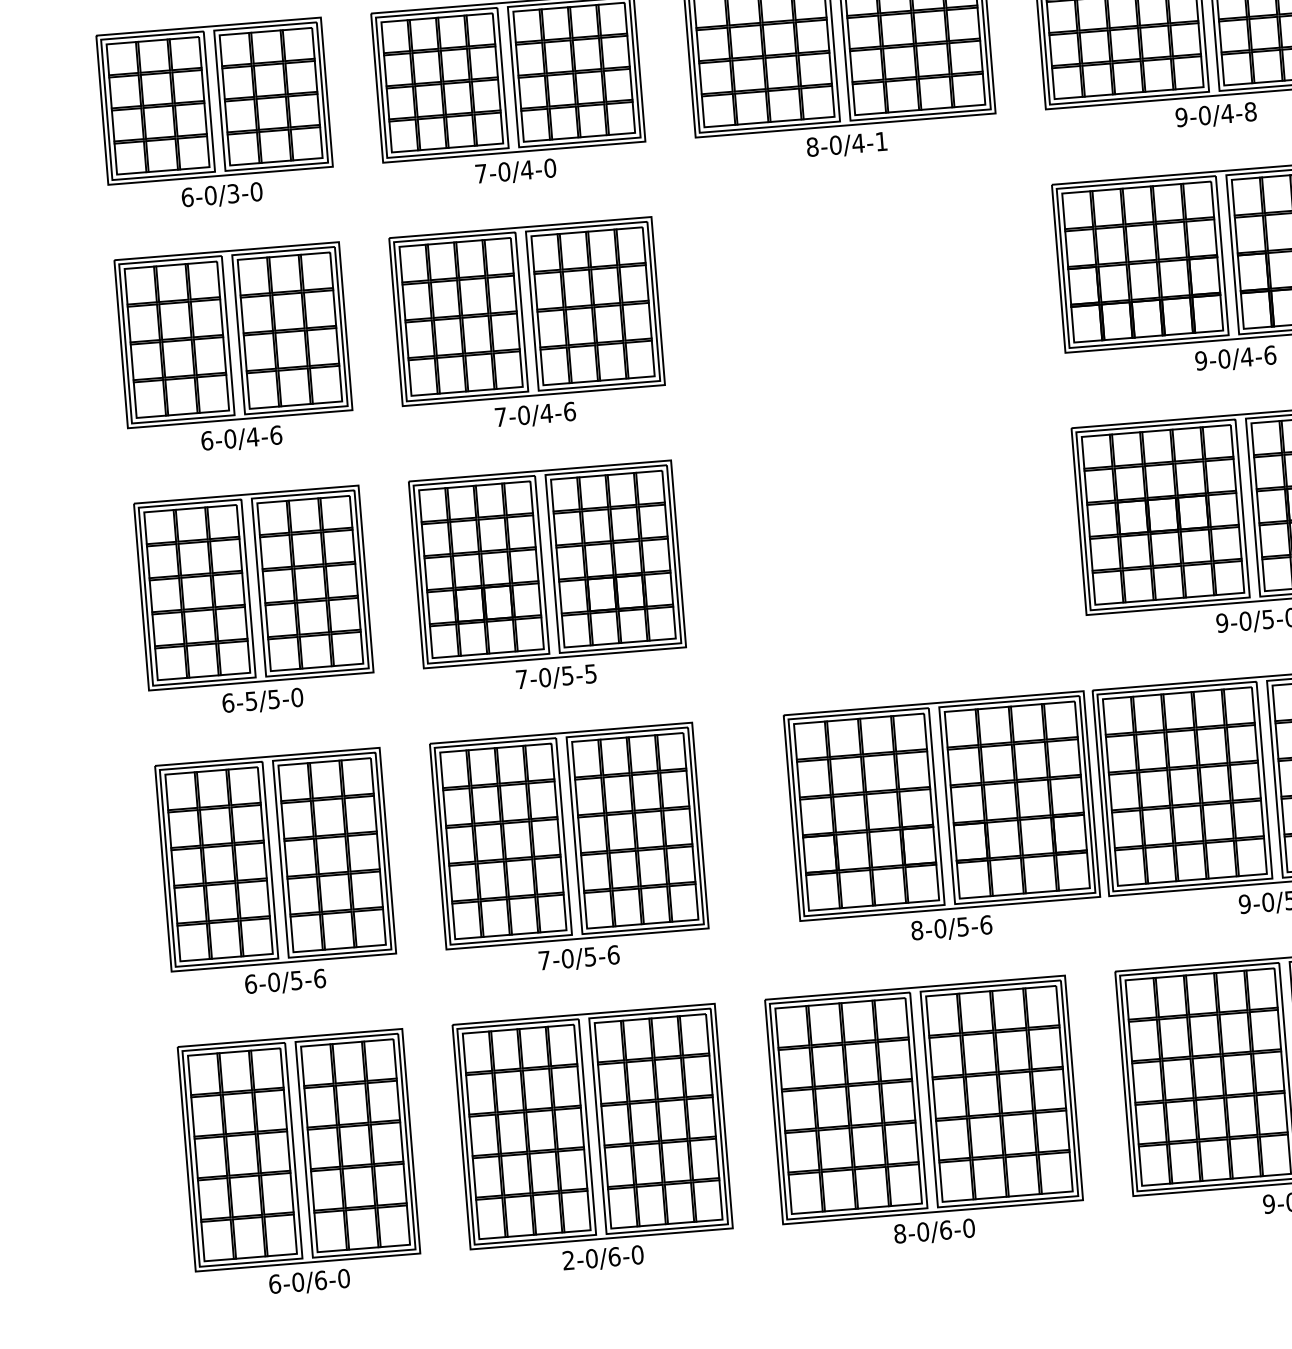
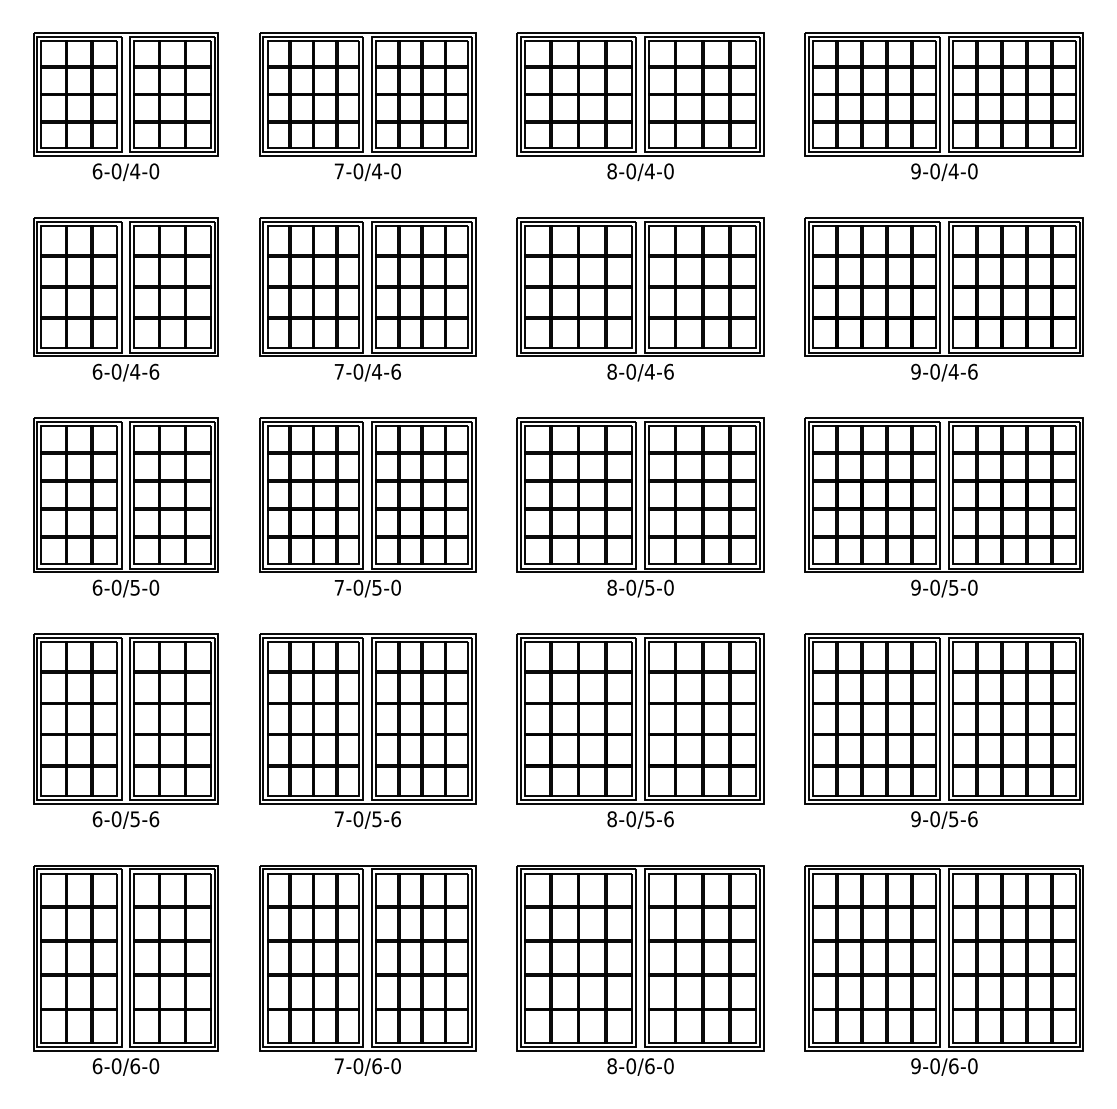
text: (1250, 112) -> (972, 171), 9-0/4-8 -> 9-0/4-0
text: (881, 141) -> (668, 171), 8-0/4-1 -> 8-0/4-0
text: (233, 193) -> (135, 171), 6-0/3-0 -> 6-0/4-0
part: (859, 299) -> (640, 299), added
part: (879, 552) -> (640, 507), added
text: (590, 673) -> (395, 587), 7-0/5-5 -> 7-0/5-0
text: (251, 700) -> (116, 587), 6-5/5-0 -> 6-0/5-0
part: (942, 820) -> (640, 730), moved
text: (567, 1259) -> (338, 1065), 2-0/6-0 -> 7-0/6-0

